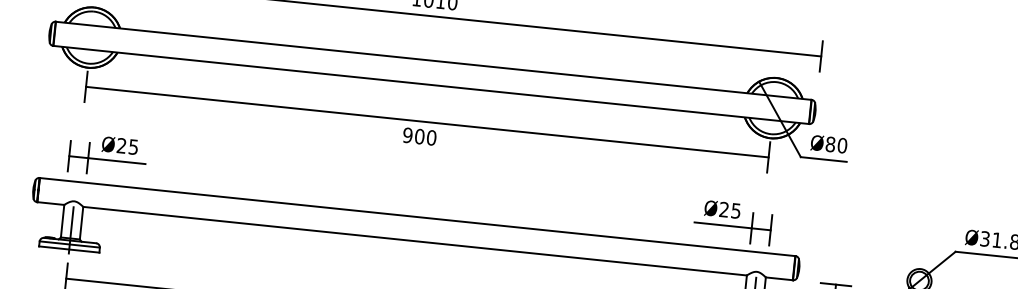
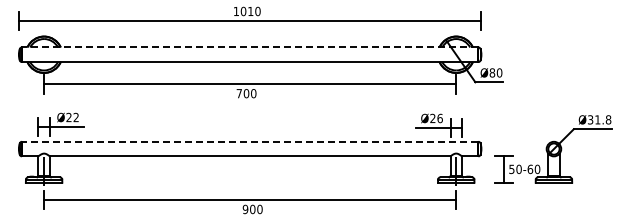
line: (432, 60) -> (249, 47), solid -> dashed
text: (408, 135) -> (239, 93), 900 -> 700
text: (132, 146) -> (75, 117), Ø25 -> Ø22
text: (735, 210) -> (439, 118), Ø25 -> Ø26
line: (416, 216) -> (249, 141), solid -> dashed

